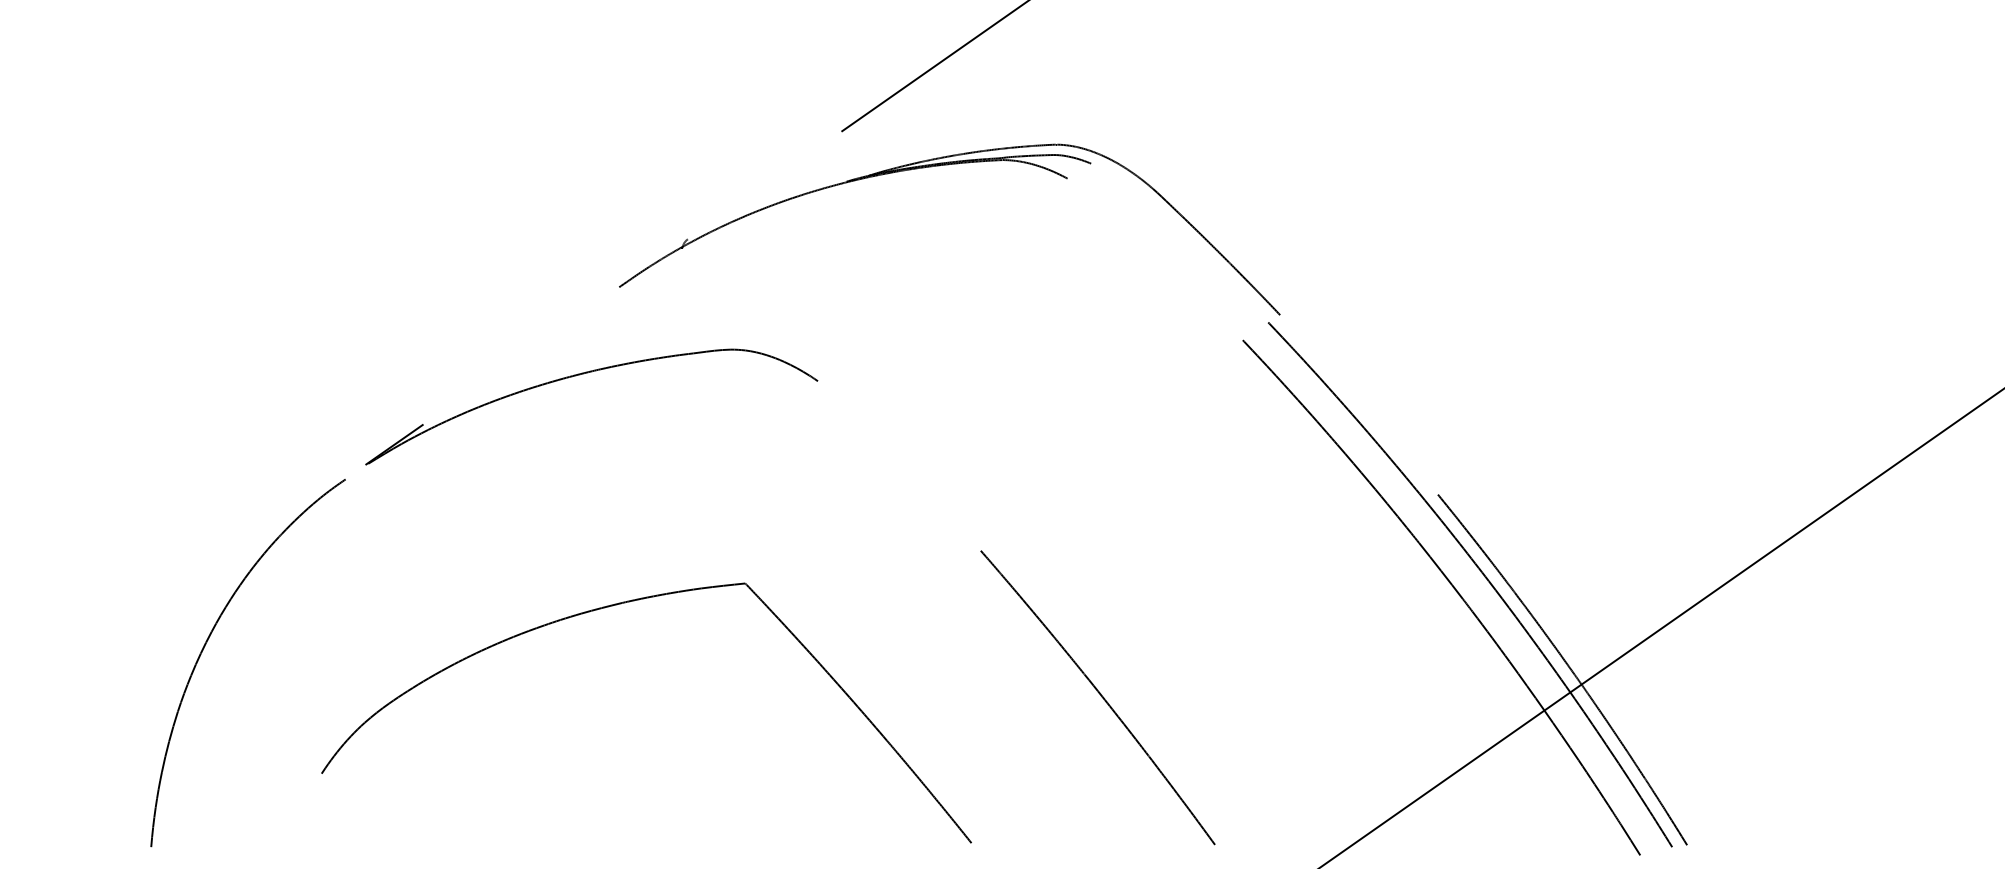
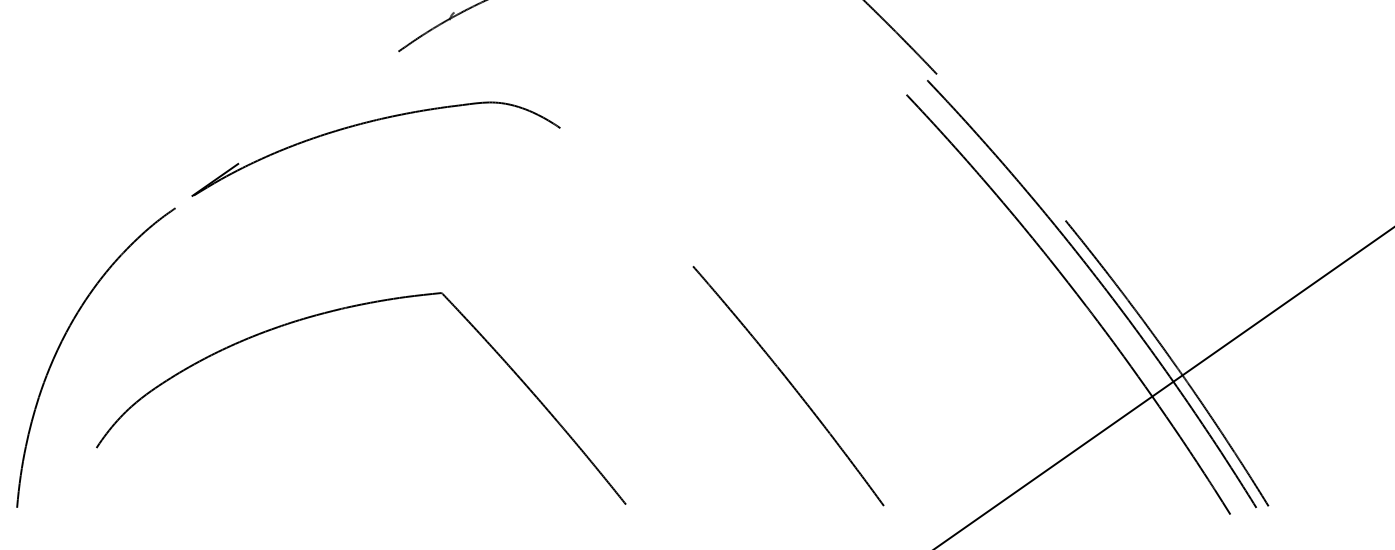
part: (621, 604) -> (340, 310), moved

